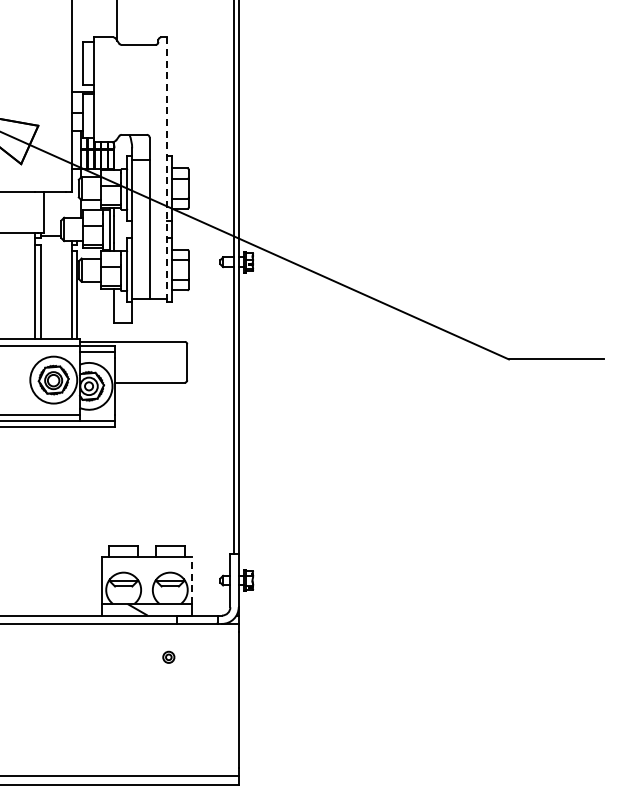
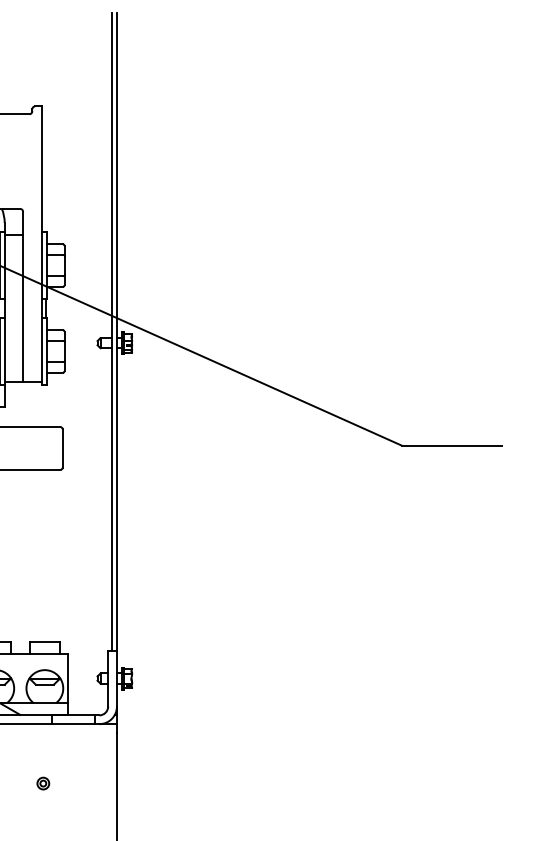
line: (167, 168) -> (41, 244), dashed -> solid
line: (192, 580) -> (68, 678), dashed -> solid
part: (168, 656) -> (42, 782), moved

